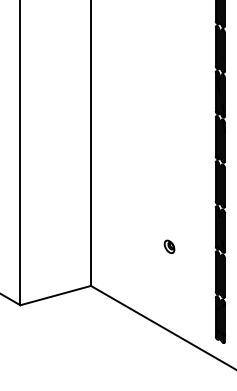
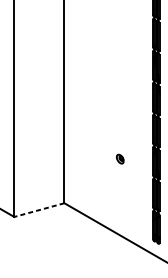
part: (169, 246) -> (120, 158), moved
line: (55, 295) -> (39, 210), solid -> dashed

